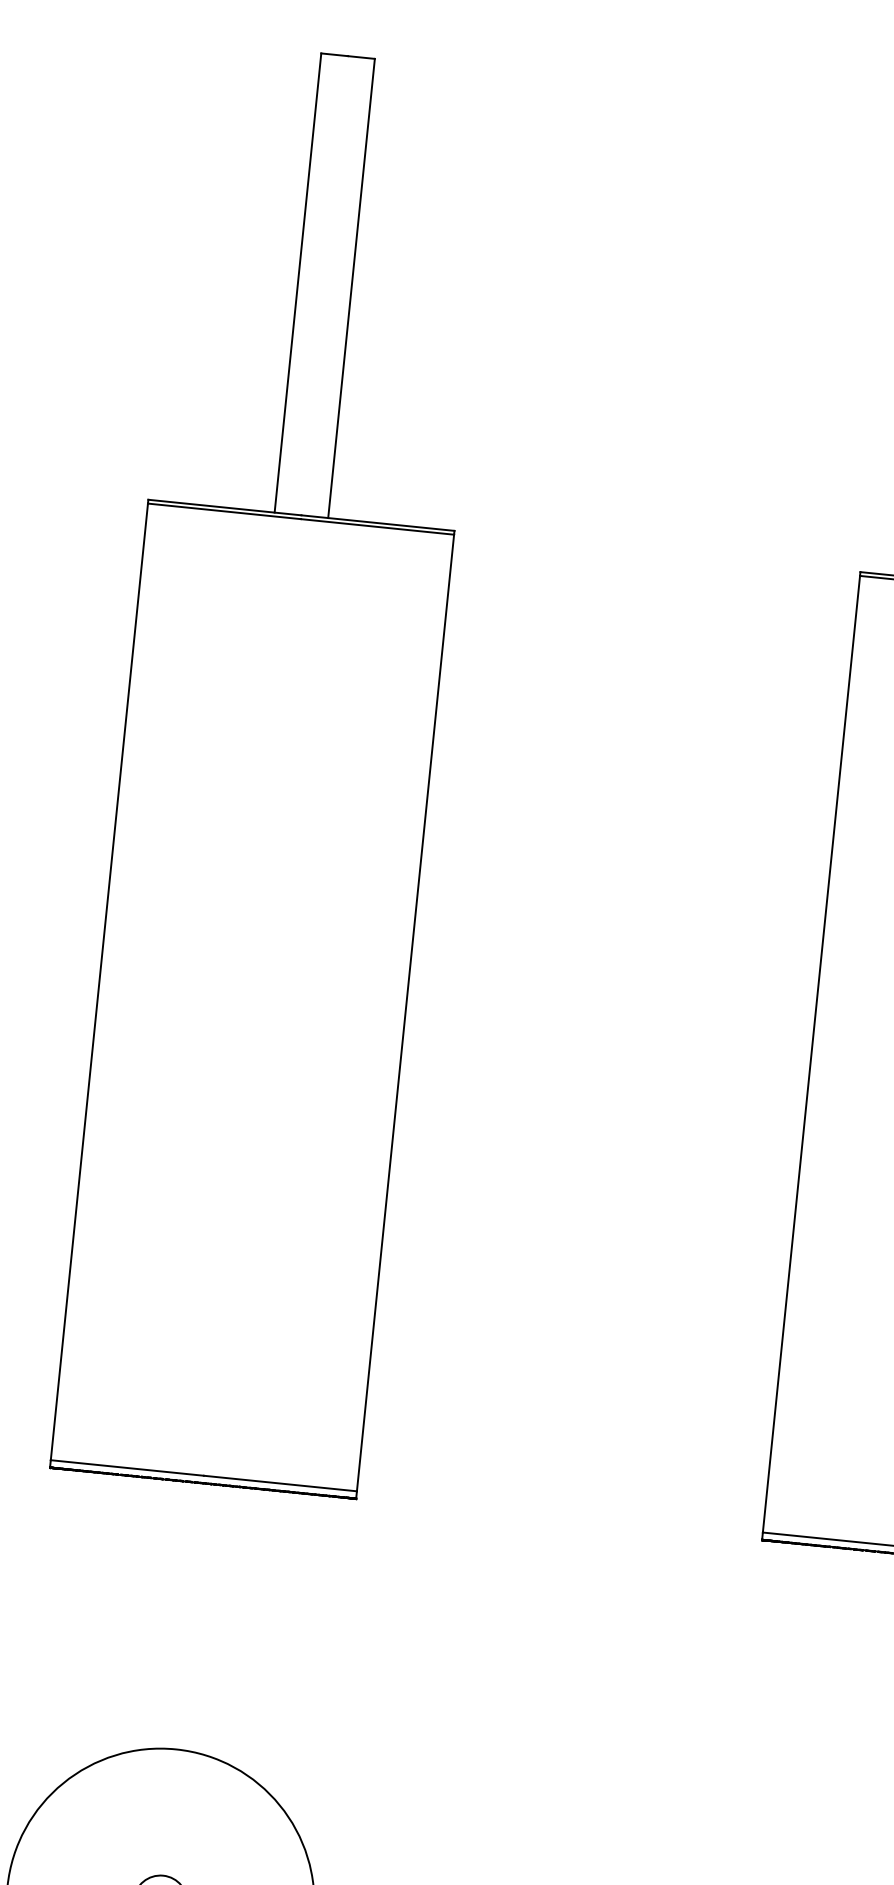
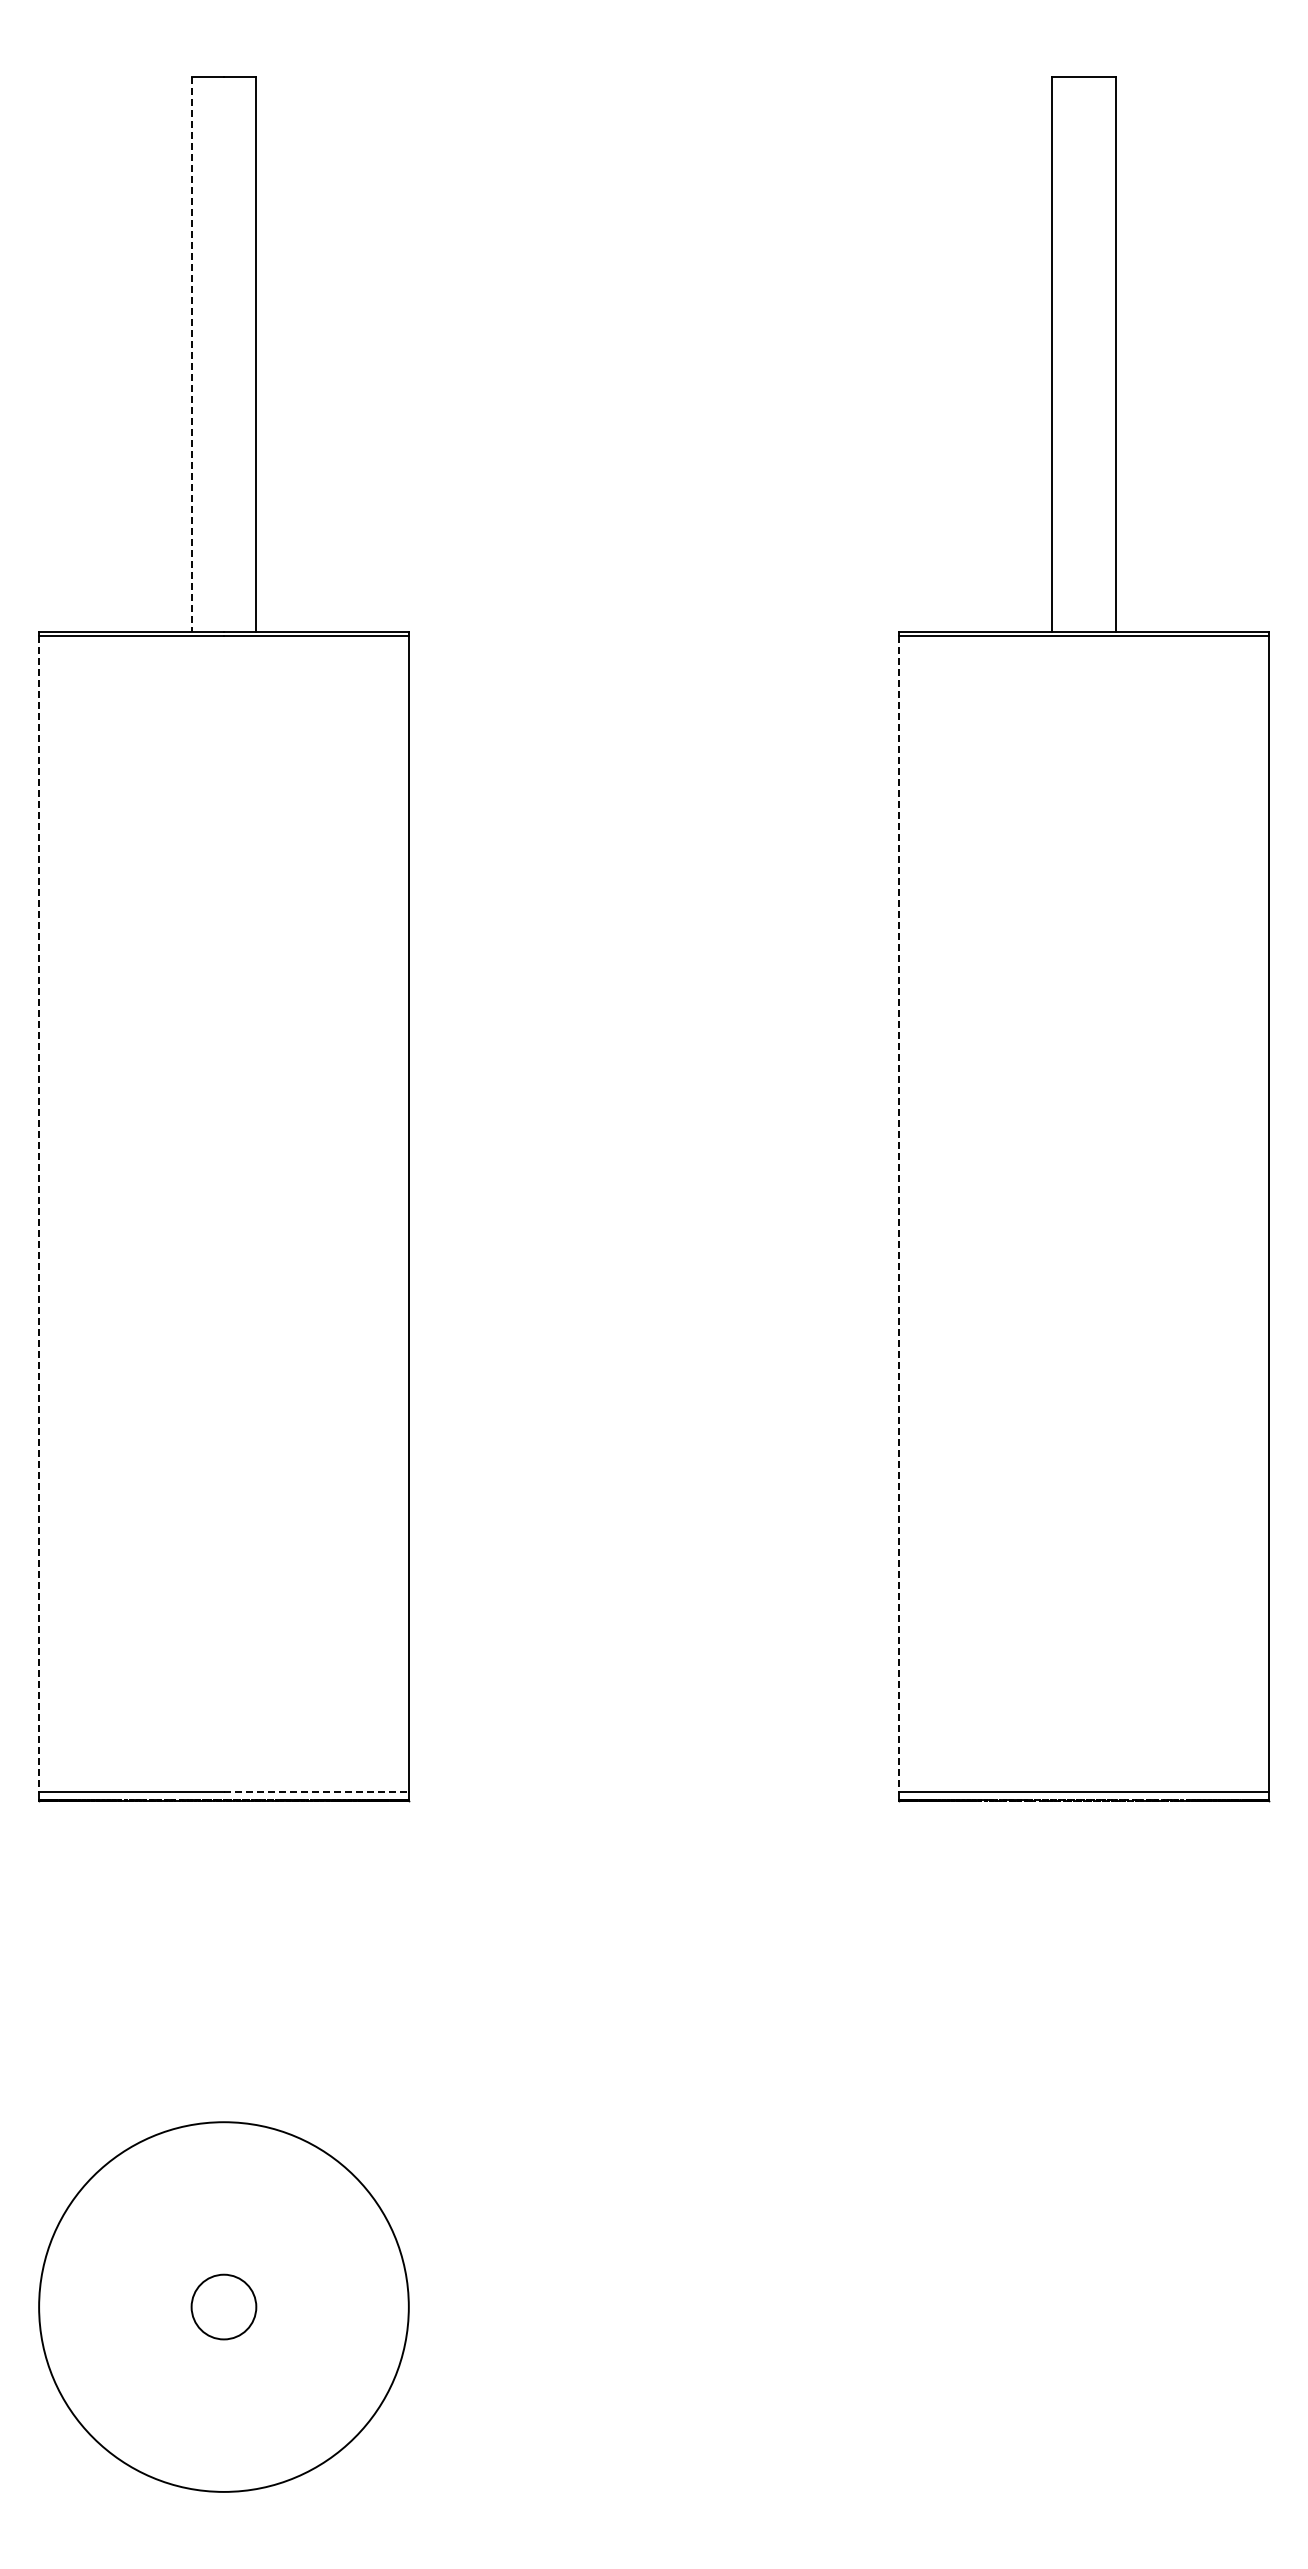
line: (297, 283) -> (191, 354), solid -> dashed
line: (99, 981) -> (39, 1213), solid -> dashed
line: (811, 1053) -> (899, 1213), solid -> dashed
line: (280, 1483) -> (316, 1791), solid -> dashed

